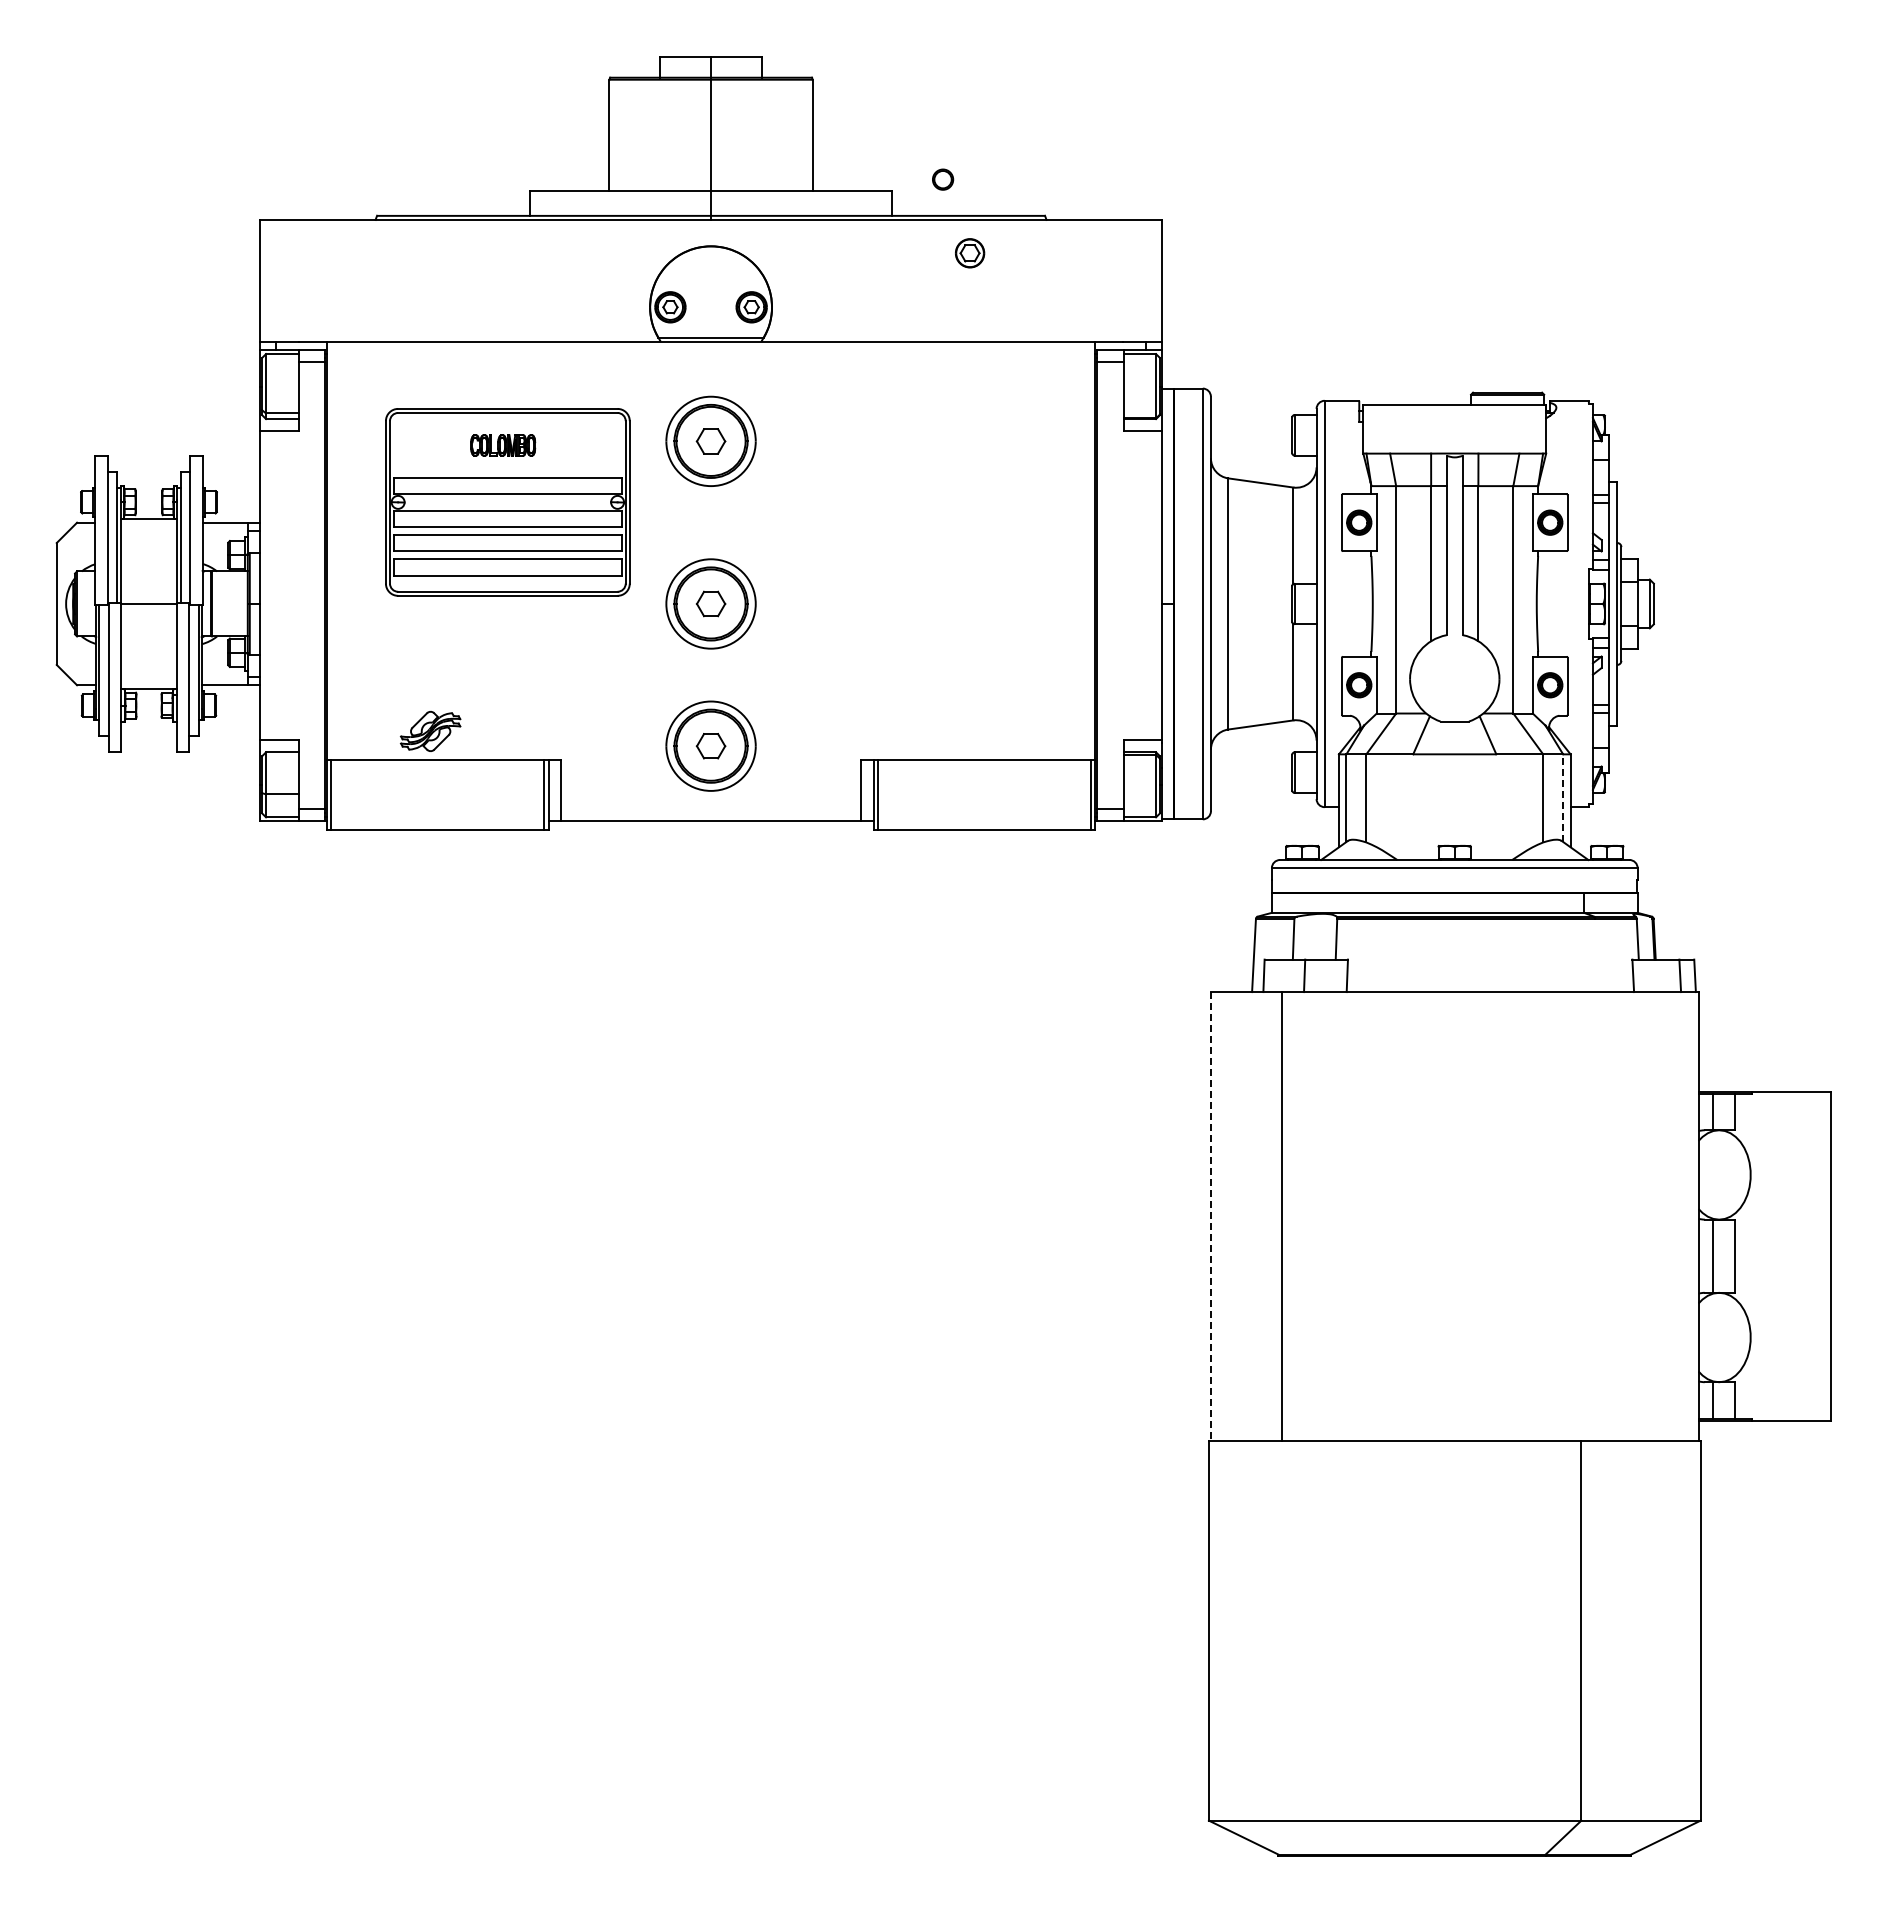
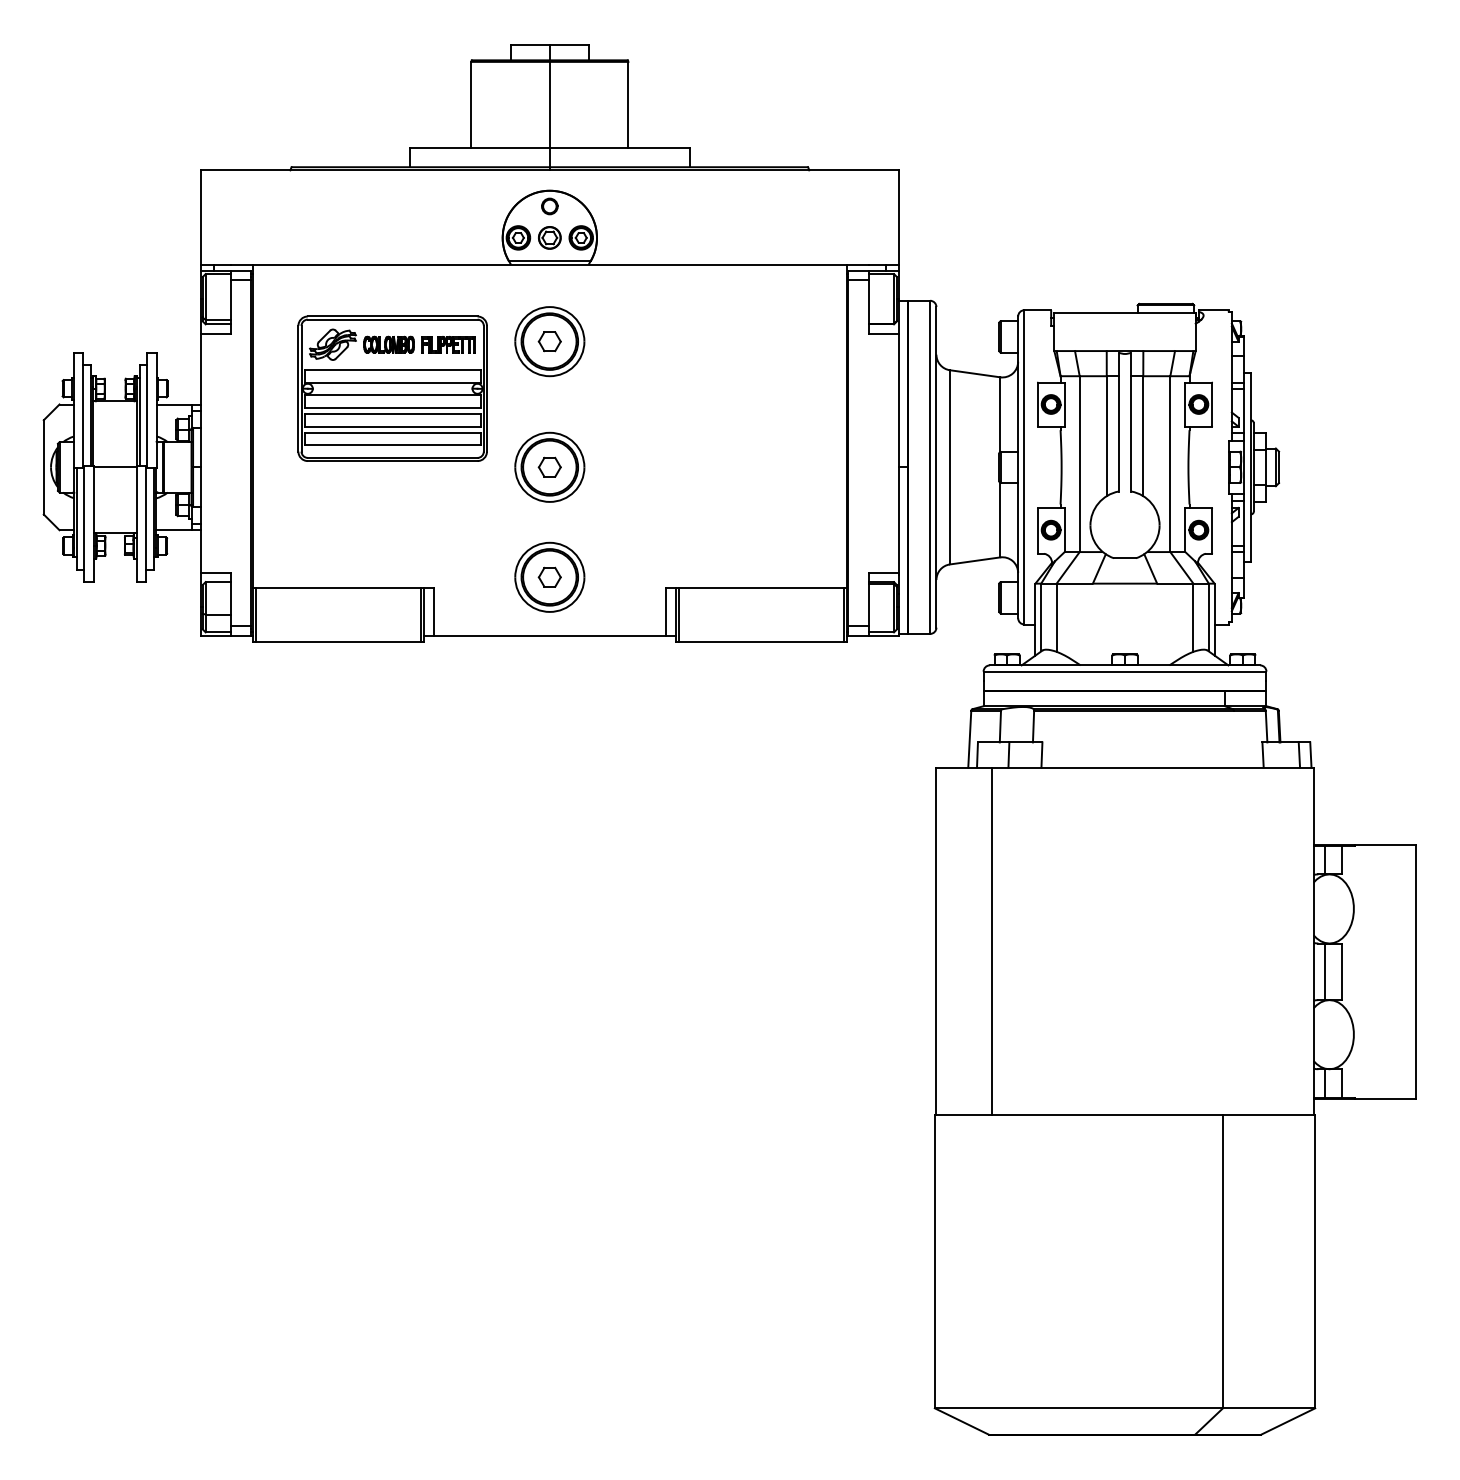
part: (943, 179) -> (550, 206), moved
part: (970, 253) -> (550, 238), moved
part: (579, 445) -> (448, 344), added
part: (430, 730) -> (332, 344), moved
line: (1563, 798) -> (1209, 617), dashed -> solid
line: (1210, 1217) -> (936, 941), dashed -> solid

